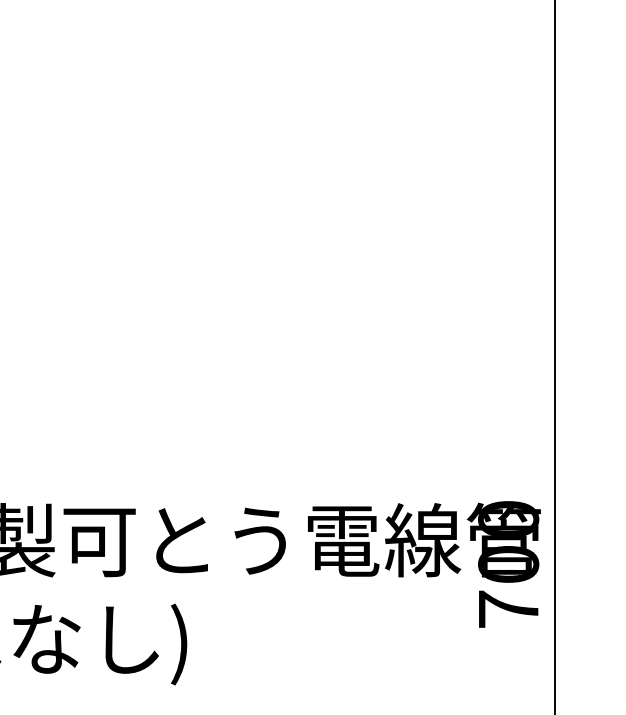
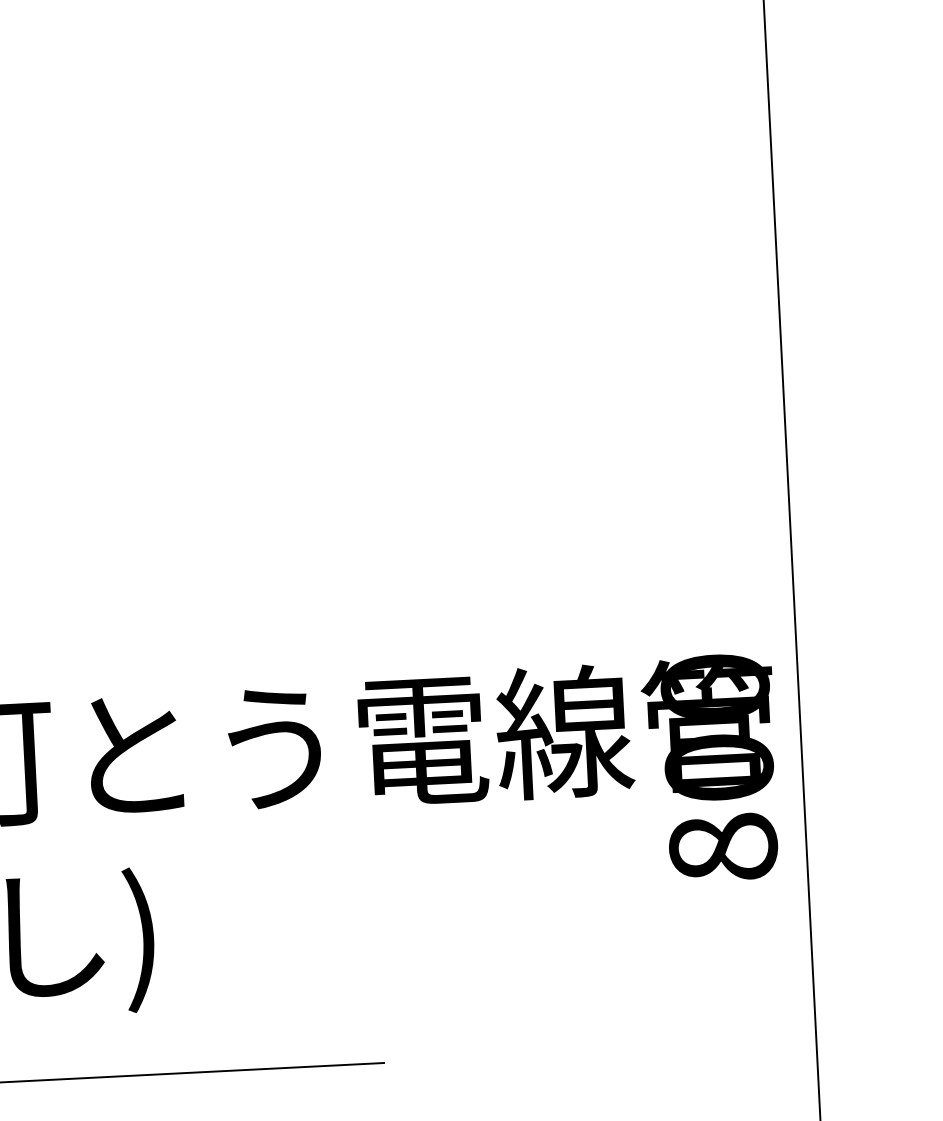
text: (508, 608) -> (723, 846), 700 -> 800

